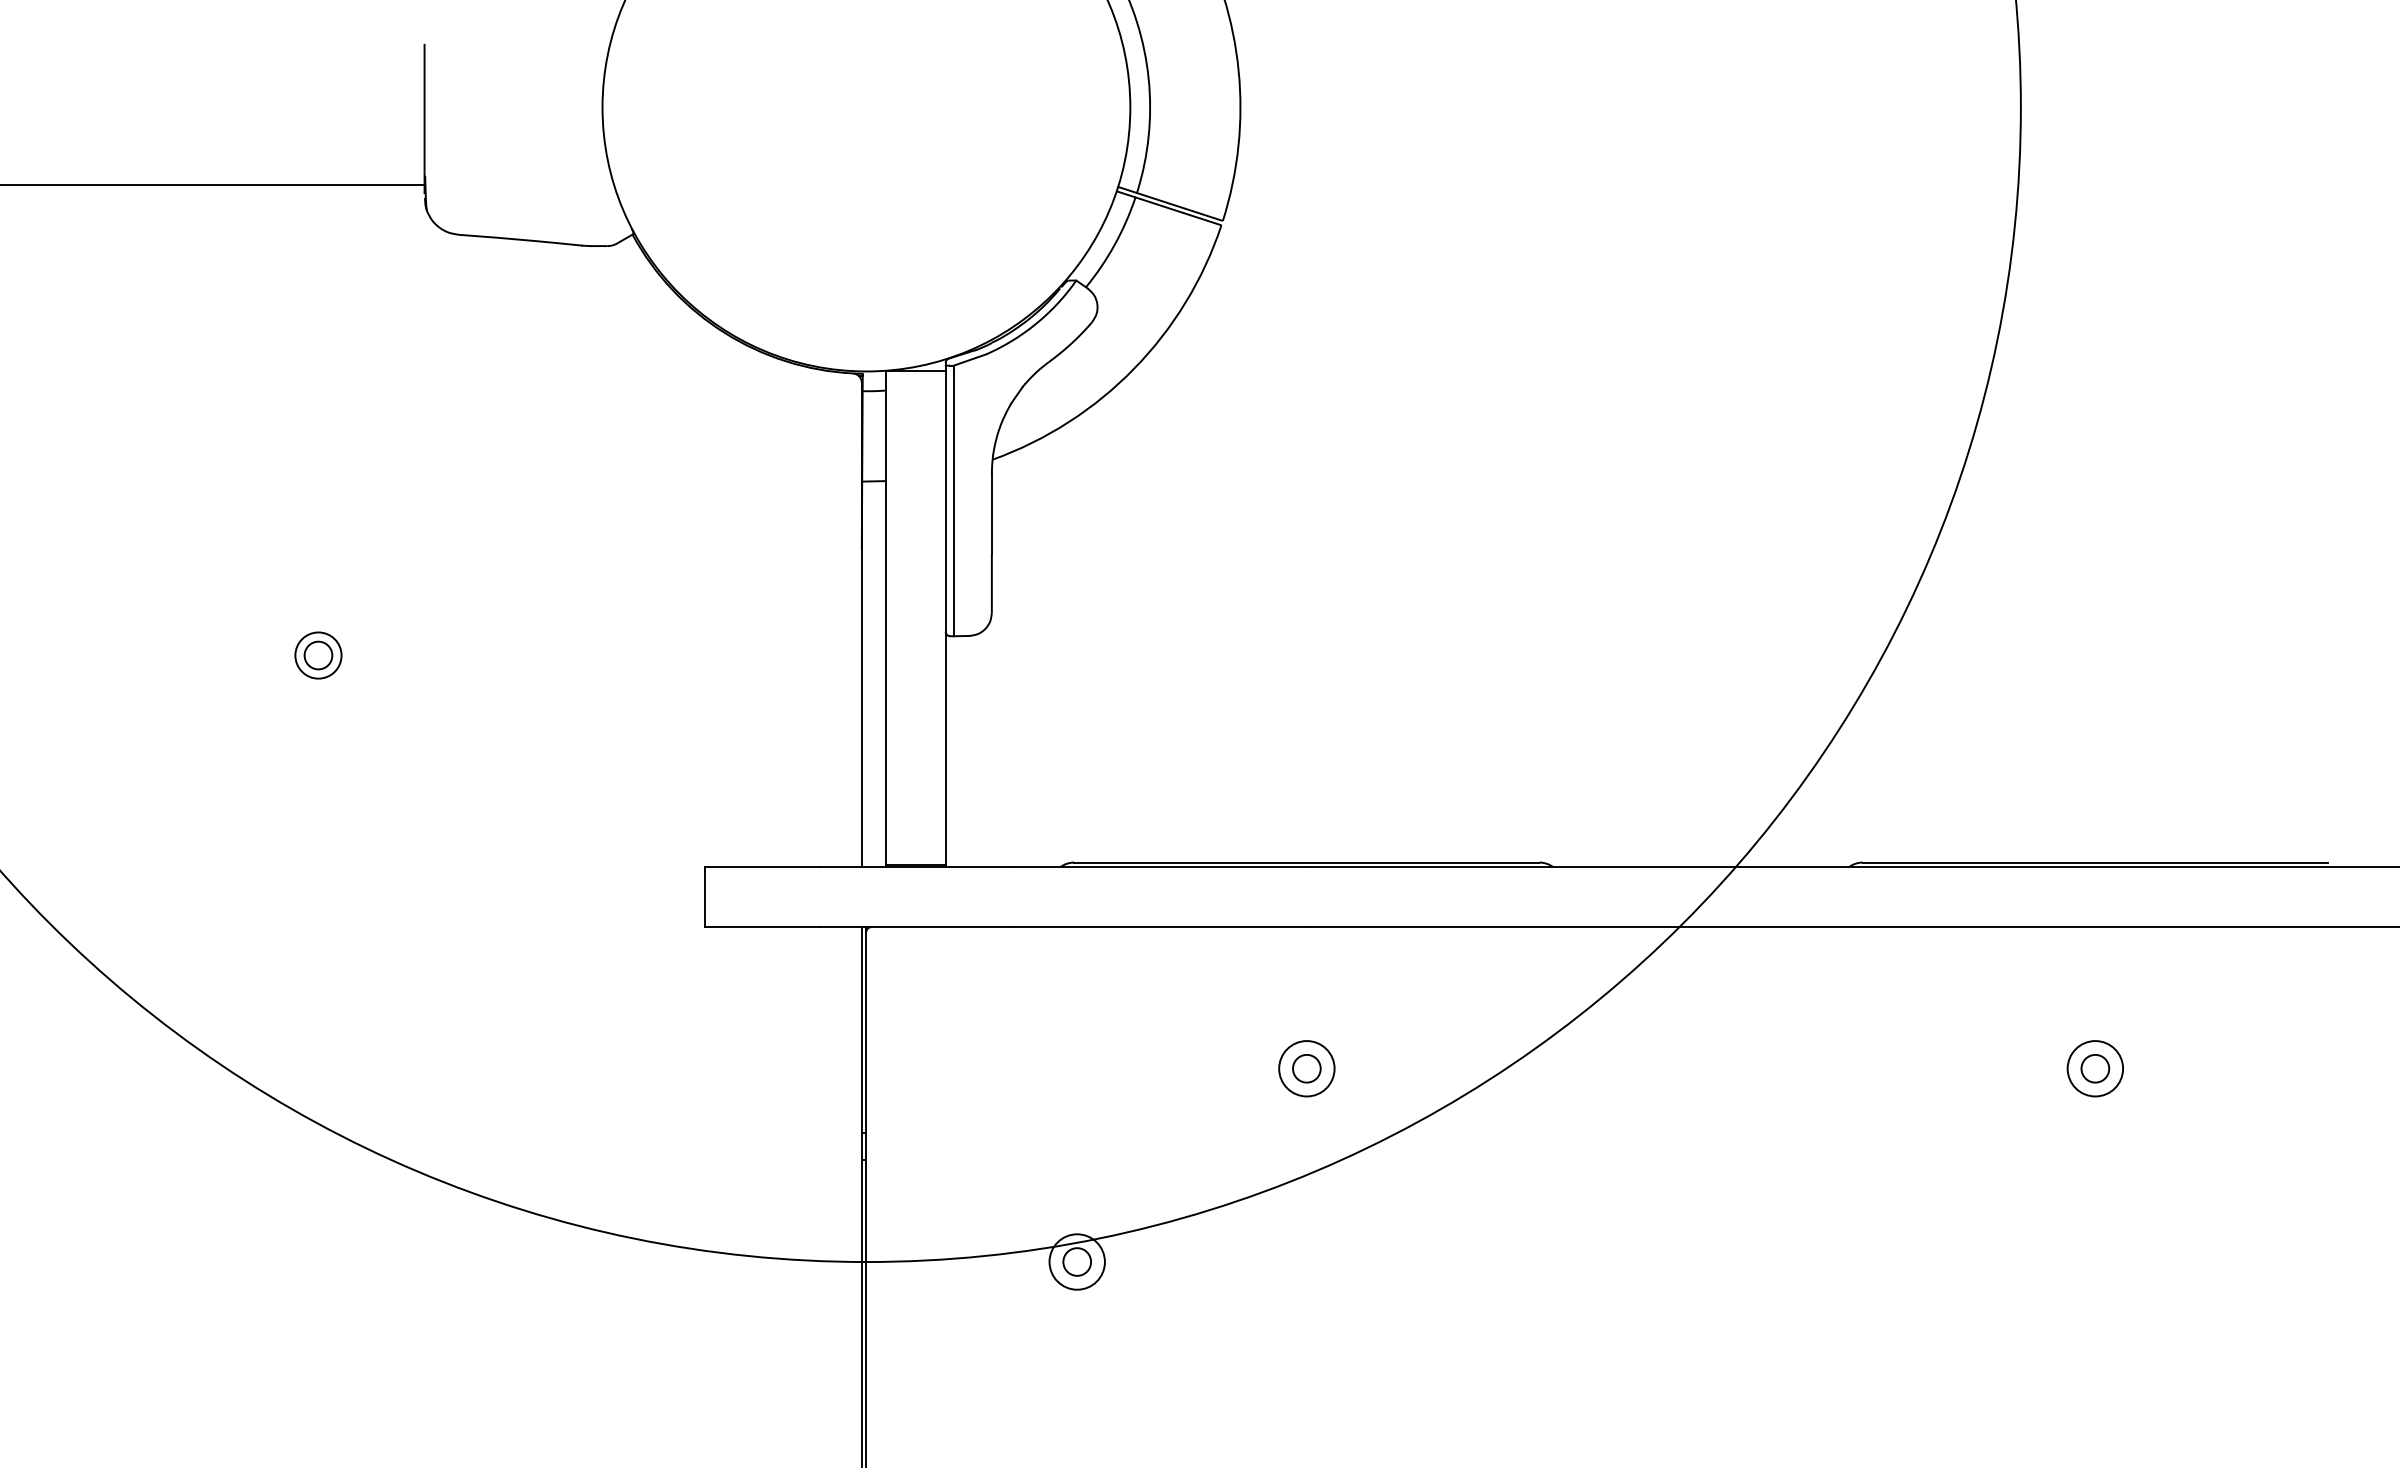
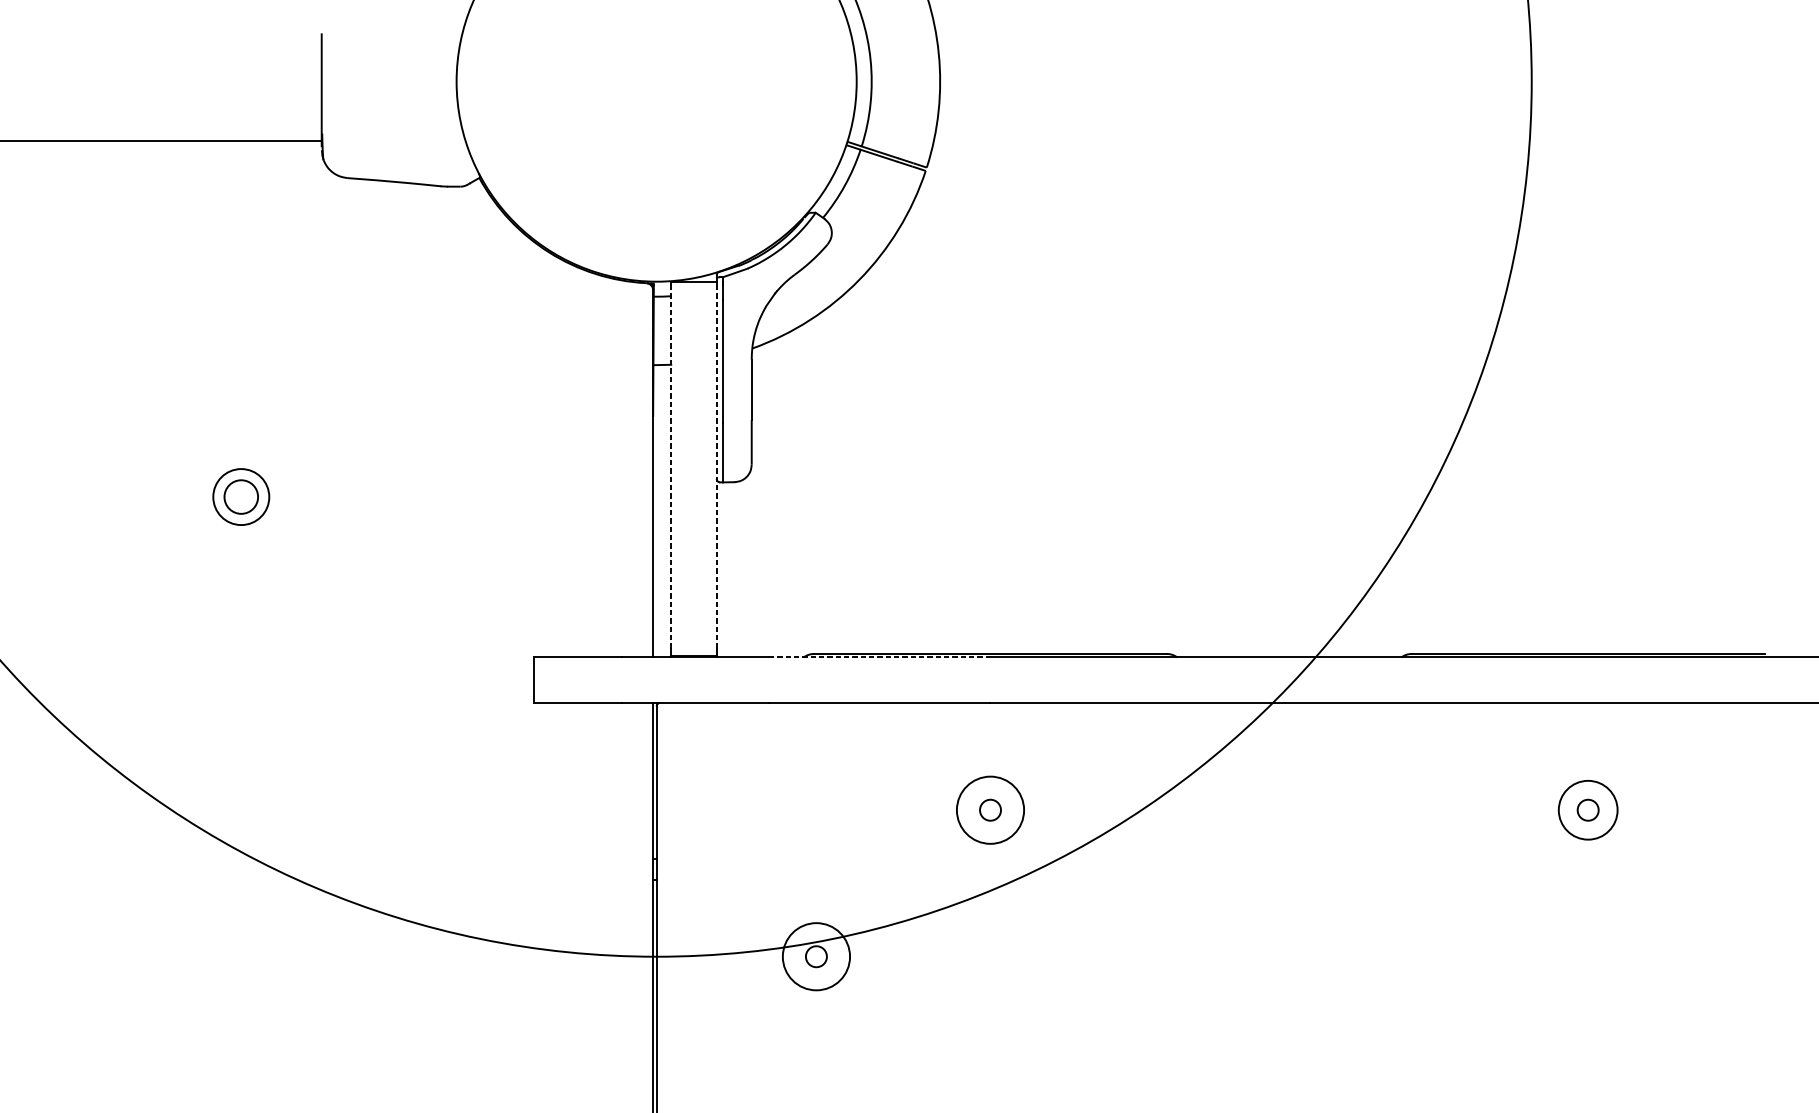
line: (885, 617) -> (671, 468), solid -> dashed
line: (945, 617) -> (716, 468), solid -> dashed
part: (318, 655) -> (241, 496), size x1.6
line: (1160, 867) -> (879, 657), solid -> dashed
circle: (1306, 1068) -> (990, 810), size x1.6
circle: (2095, 1068) -> (1588, 810), size x1.4
circle: (1076, 1261) -> (815, 956), size x1.6

